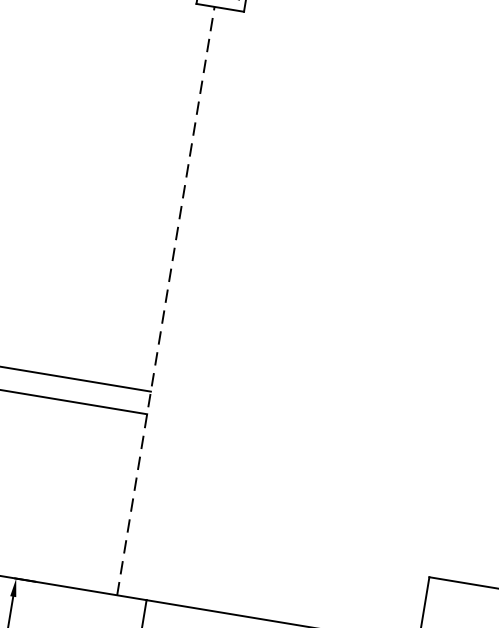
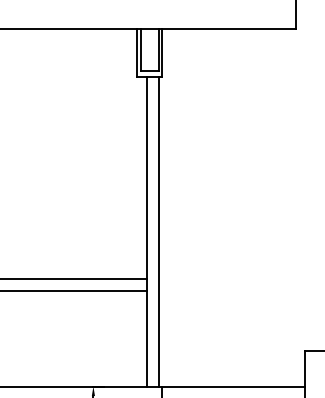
line: (165, 300) -> (146, 231), dashed -> solid
line: (188, 304) -> (158, 231), added

